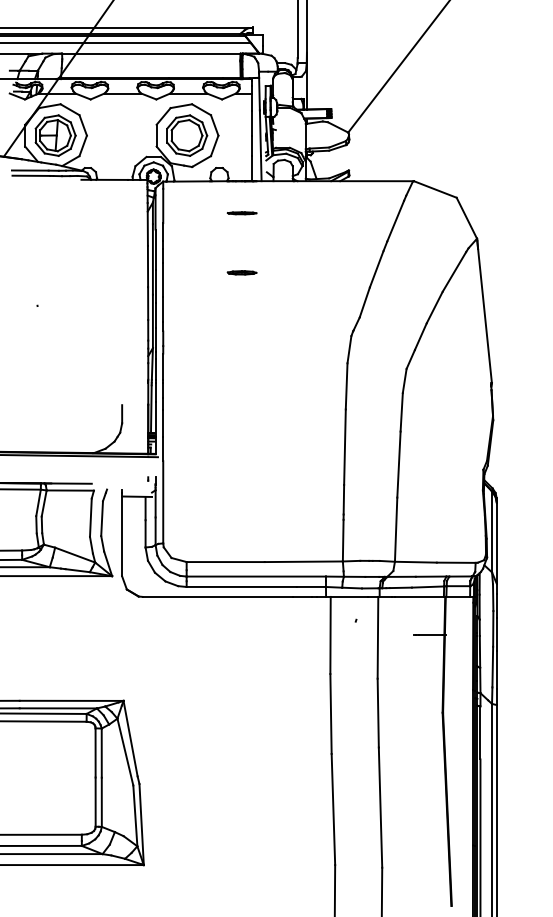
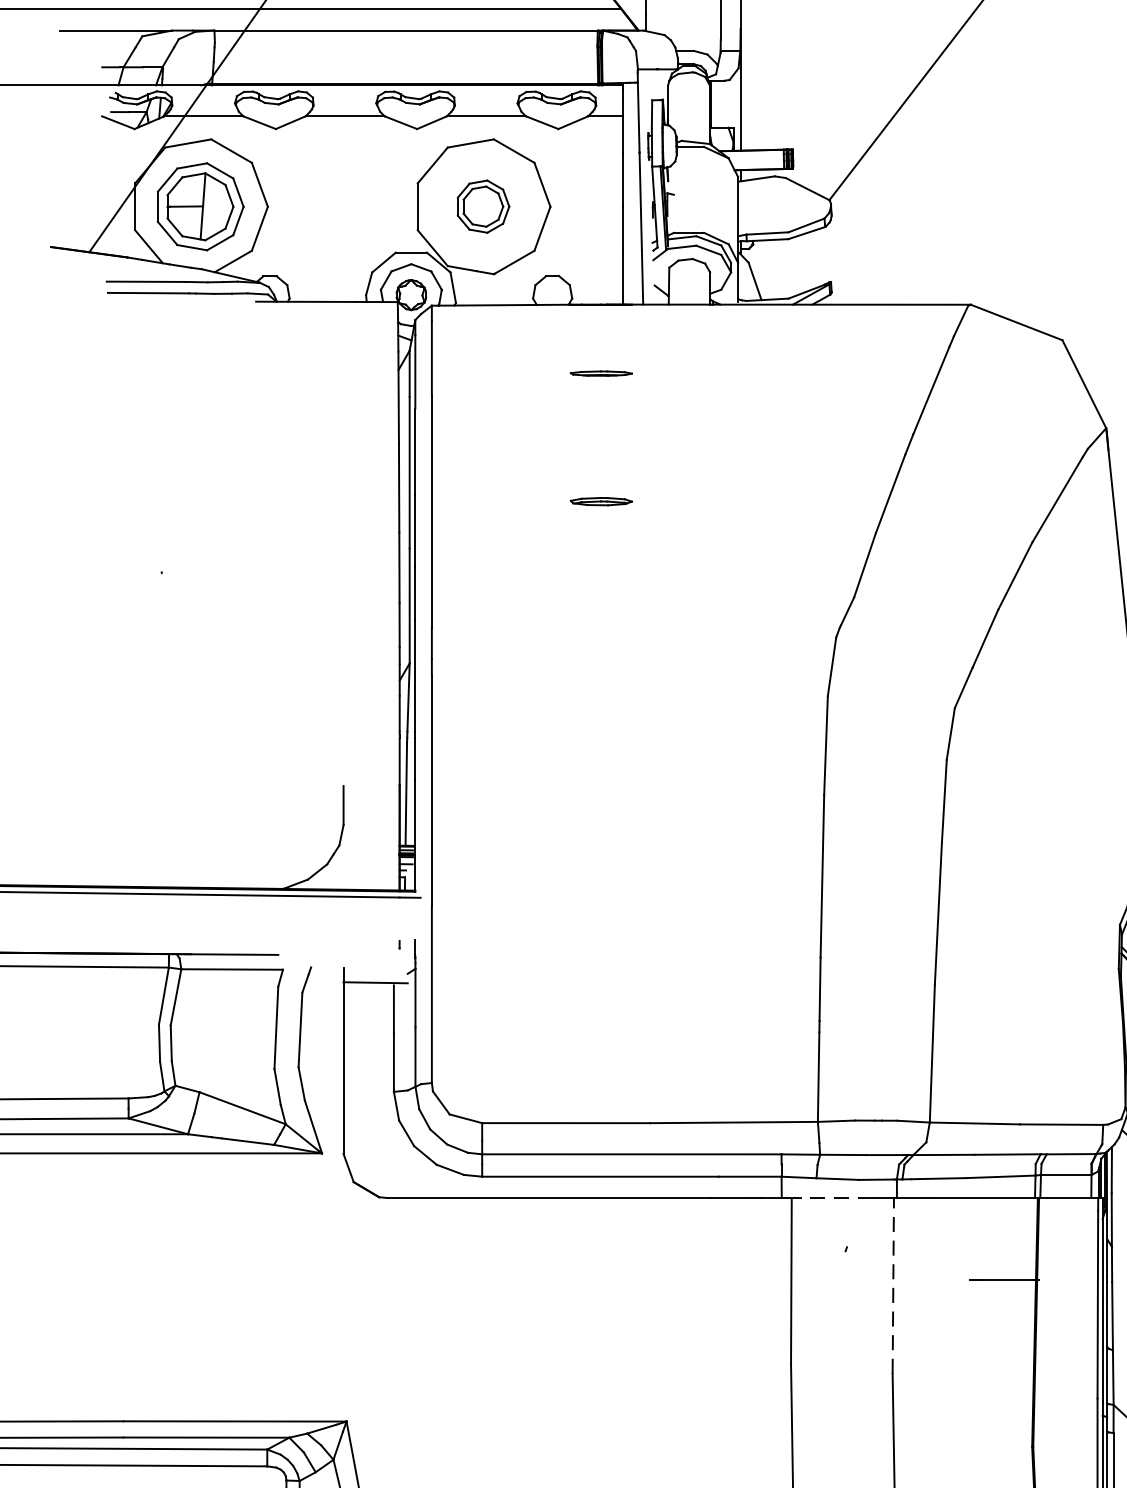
part: (187, 135) -> (483, 206), size x0.6
line: (349, 596) -> (832, 1197), solid -> dashed
line: (377, 637) -> (892, 1285), solid -> dashed

